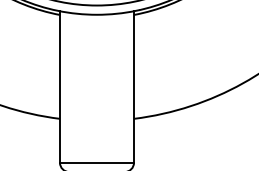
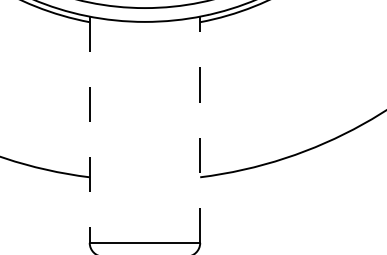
line: (59, 86) -> (88, 128), solid -> dashed
line: (134, 86) -> (200, 128), solid -> dashed

